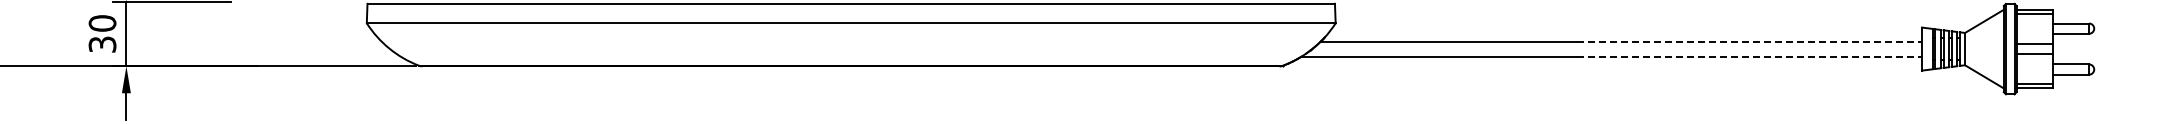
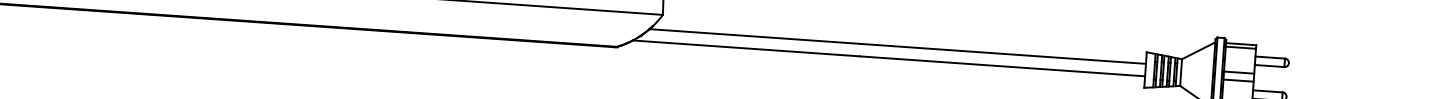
line: (1749, 41) -> (1003, 53), dashed -> solid
line: (1749, 56) -> (1002, 66), dashed -> solid

